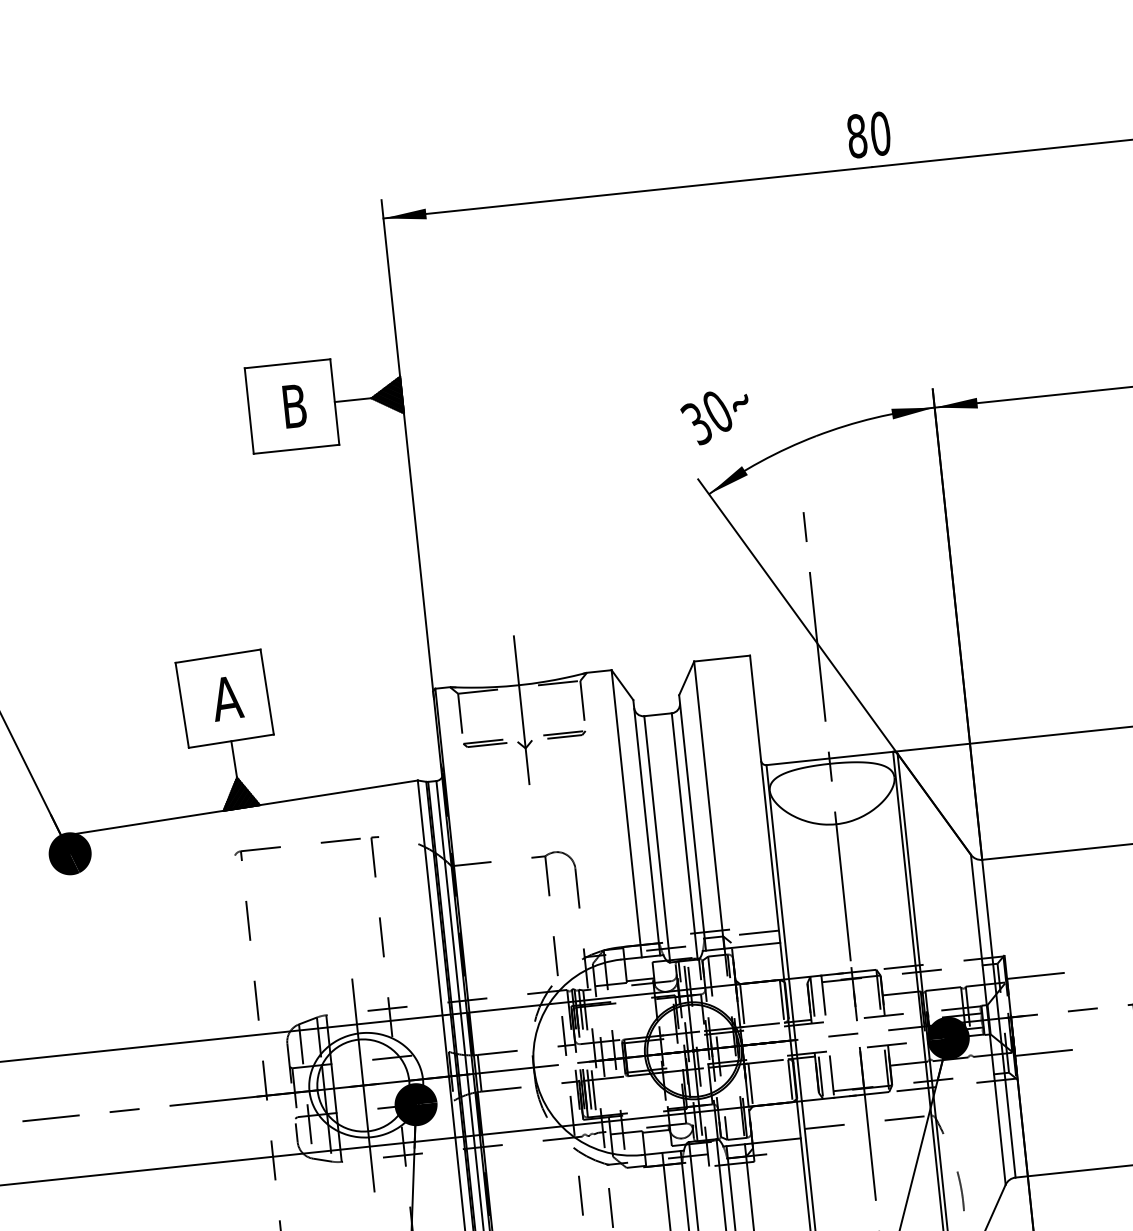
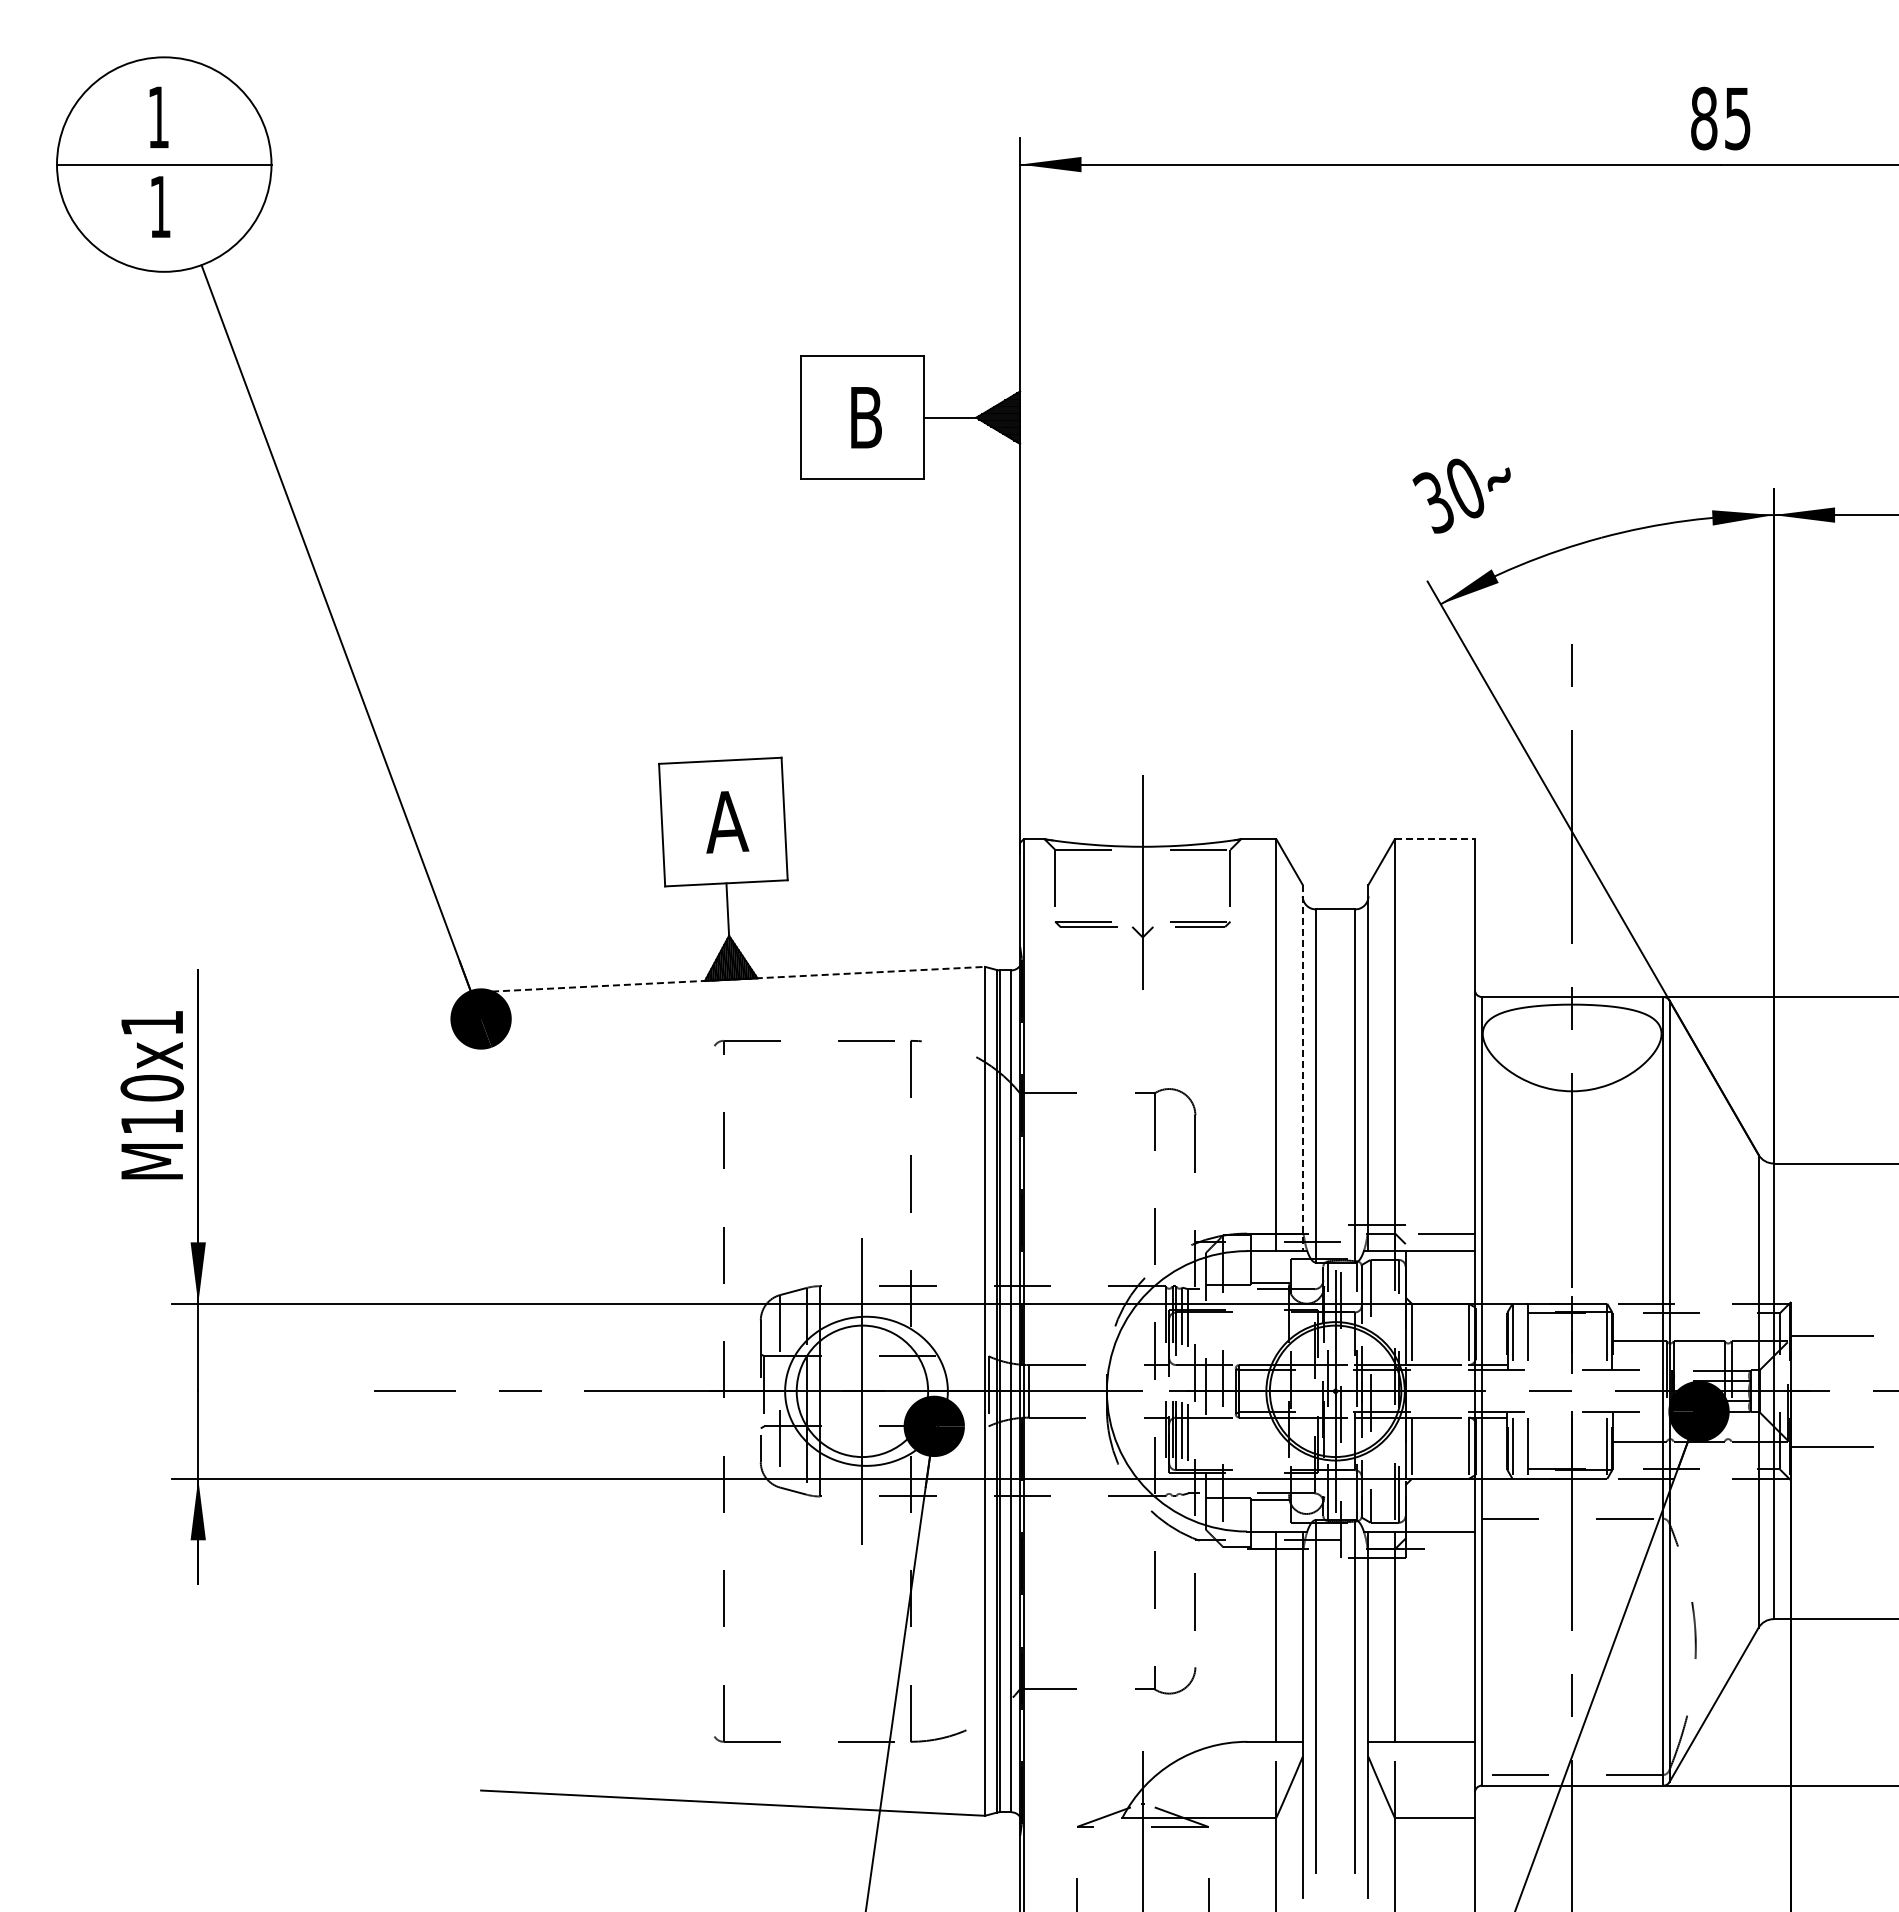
text: (880, 133) -> (1737, 118), 80 -> 85
line: (722, 658) -> (1435, 839), solid -> dashed
line: (243, 807) -> (733, 979), solid -> dashed
line: (646, 828) -> (1302, 1068), solid -> dashed

